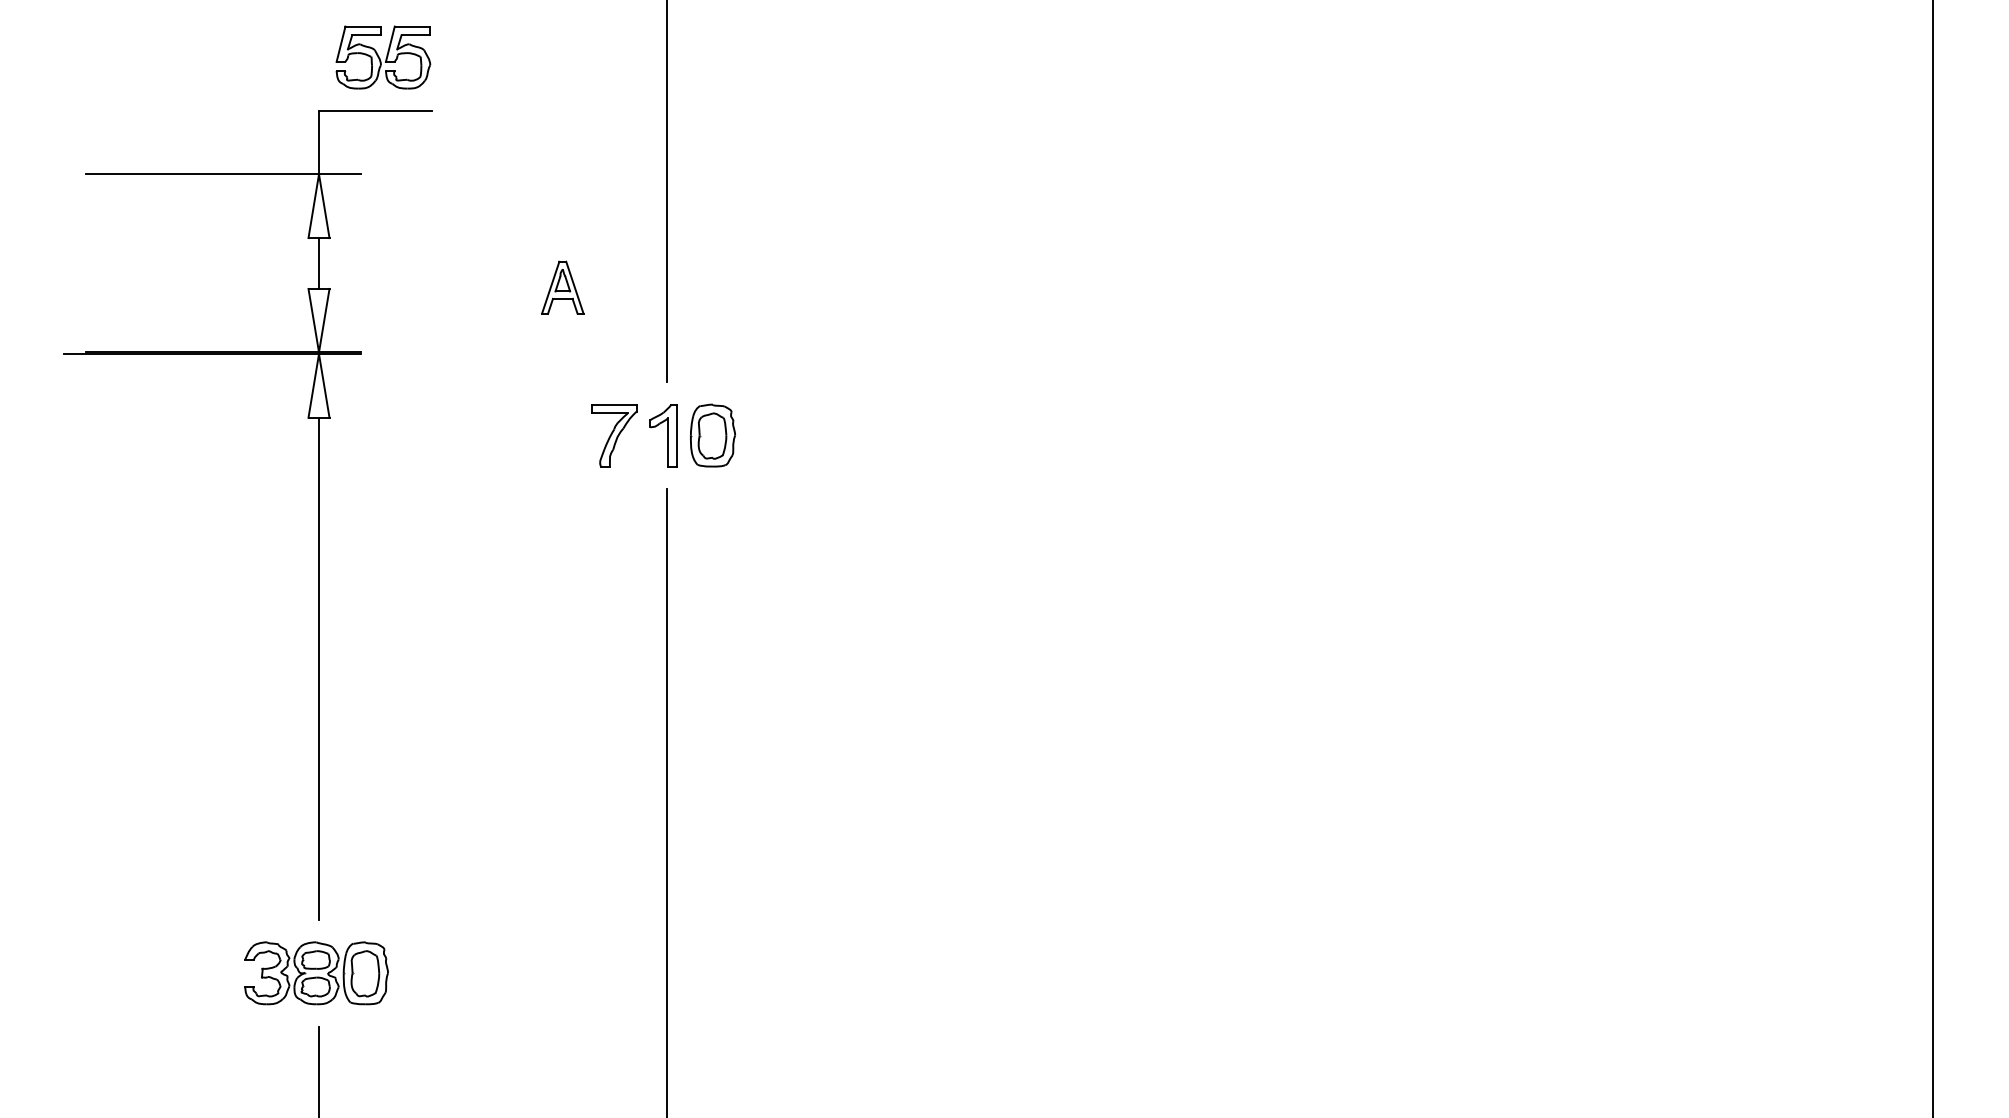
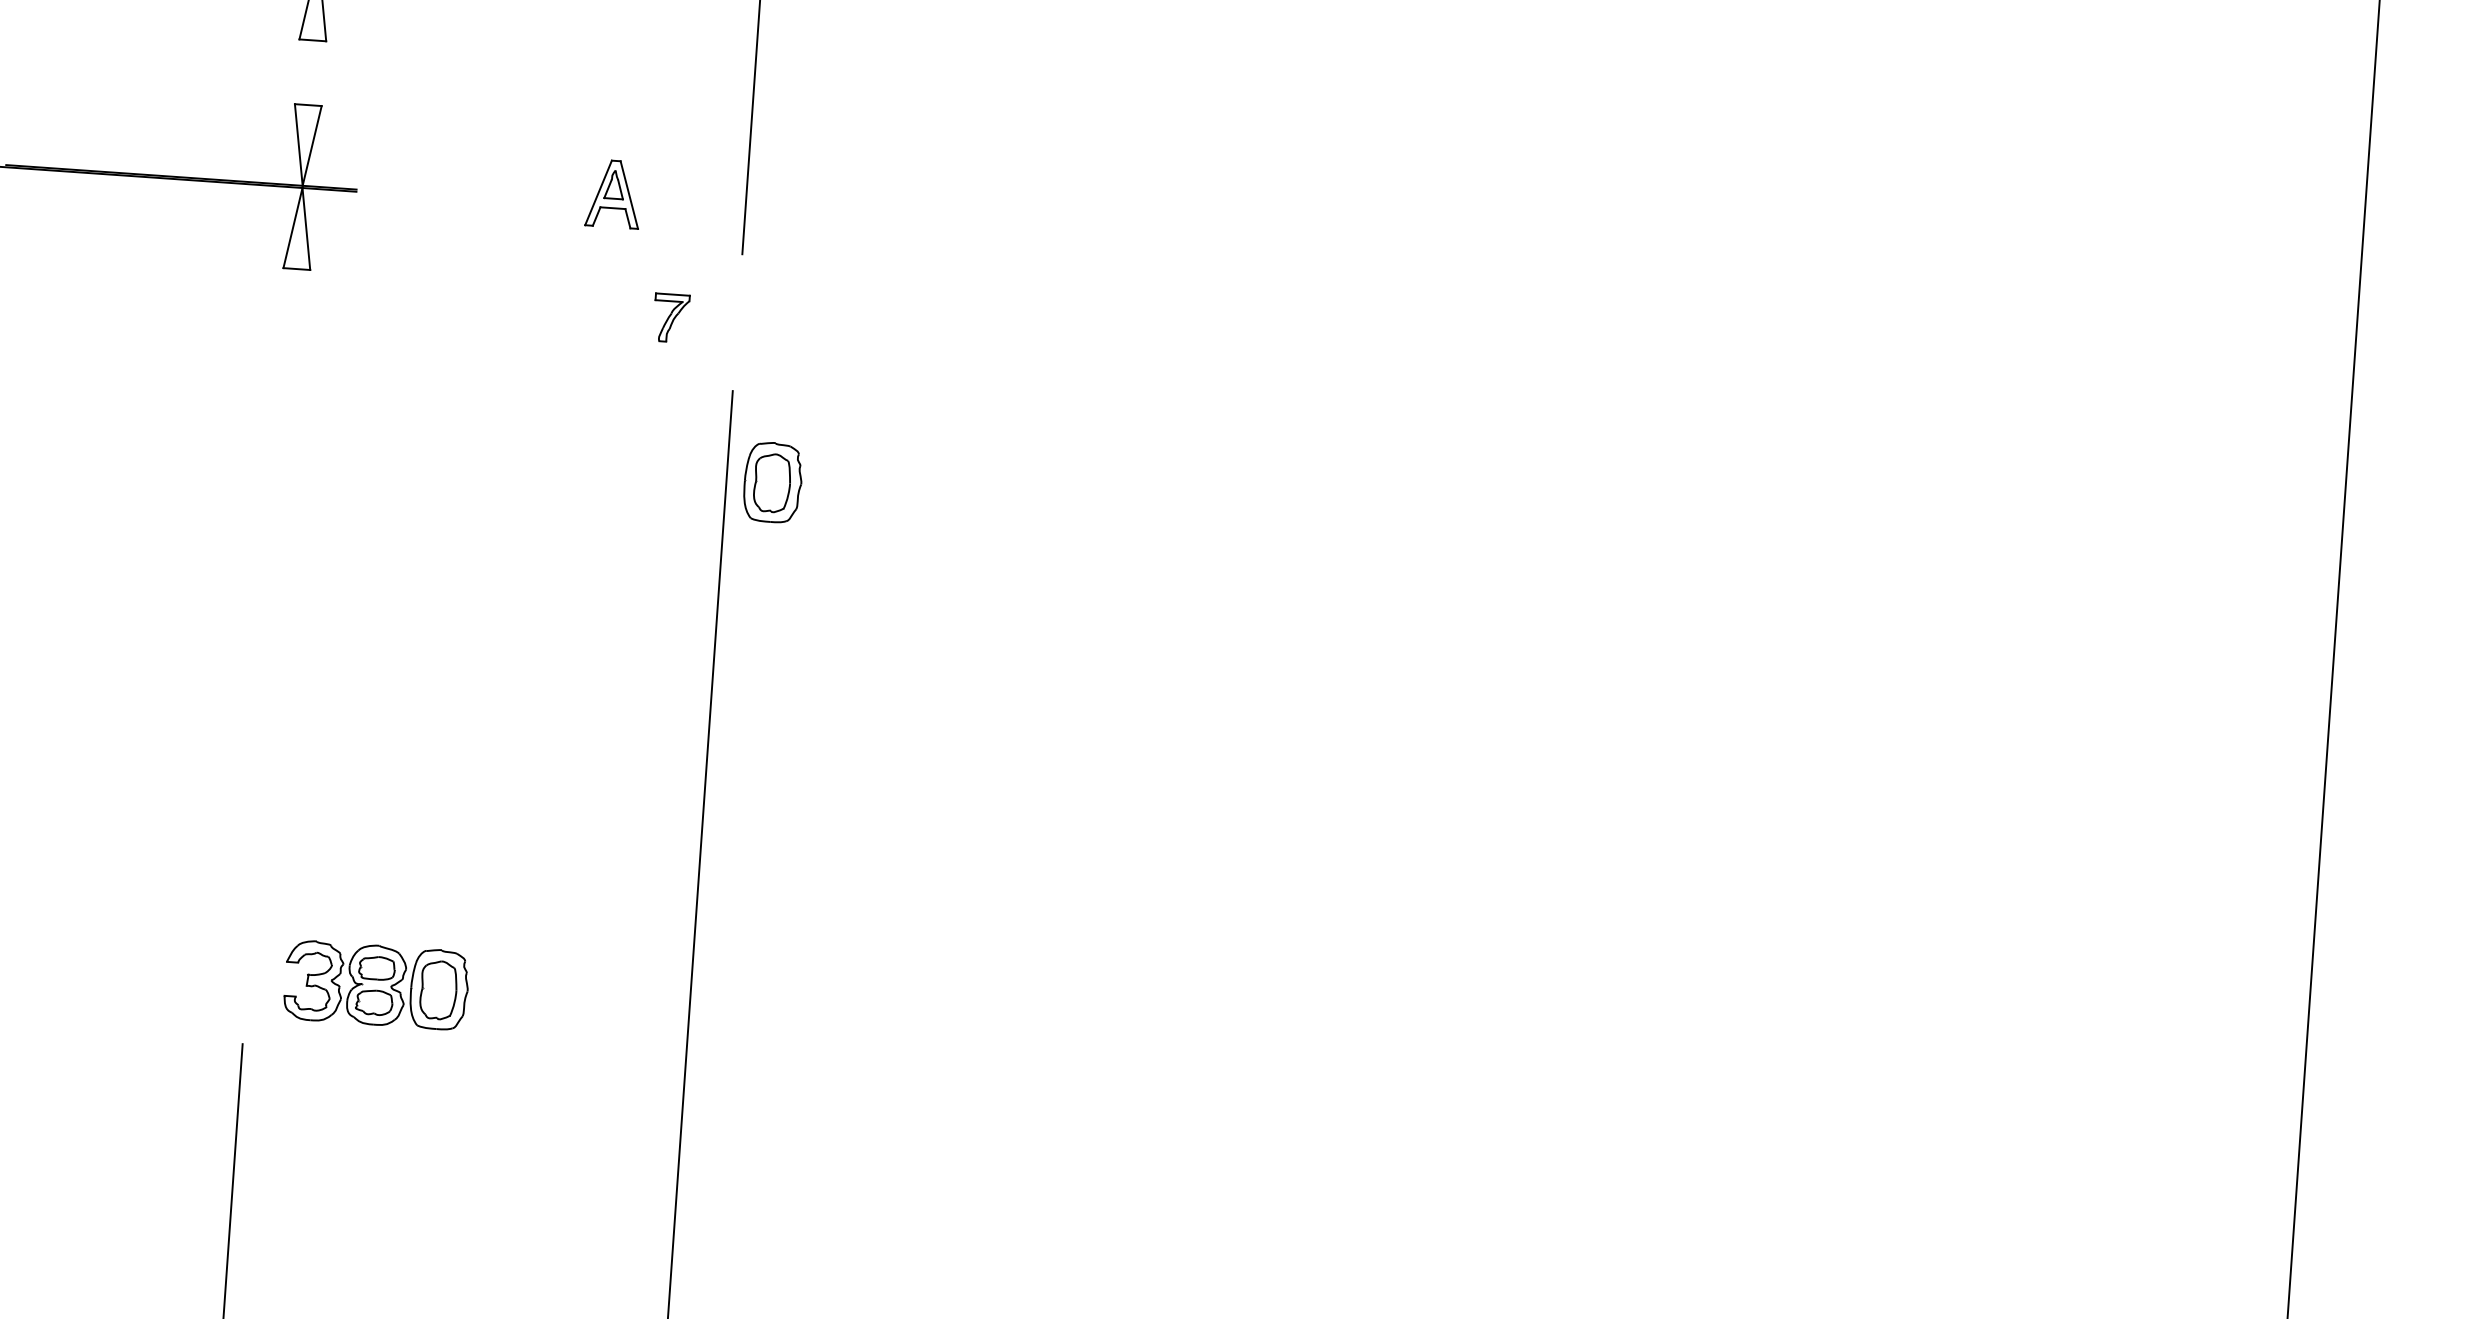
line: (319, 263) -> (311, 72), removed
part: (562, 287) -> (613, 193), moved
part: (614, 435) -> (671, 317), size x0.6
part: (663, 435) -> (733, 322), removed
part: (712, 435) -> (772, 482), moved
line: (319, 668) -> (275, 588), removed
part: (316, 973) -> (376, 985), moved

